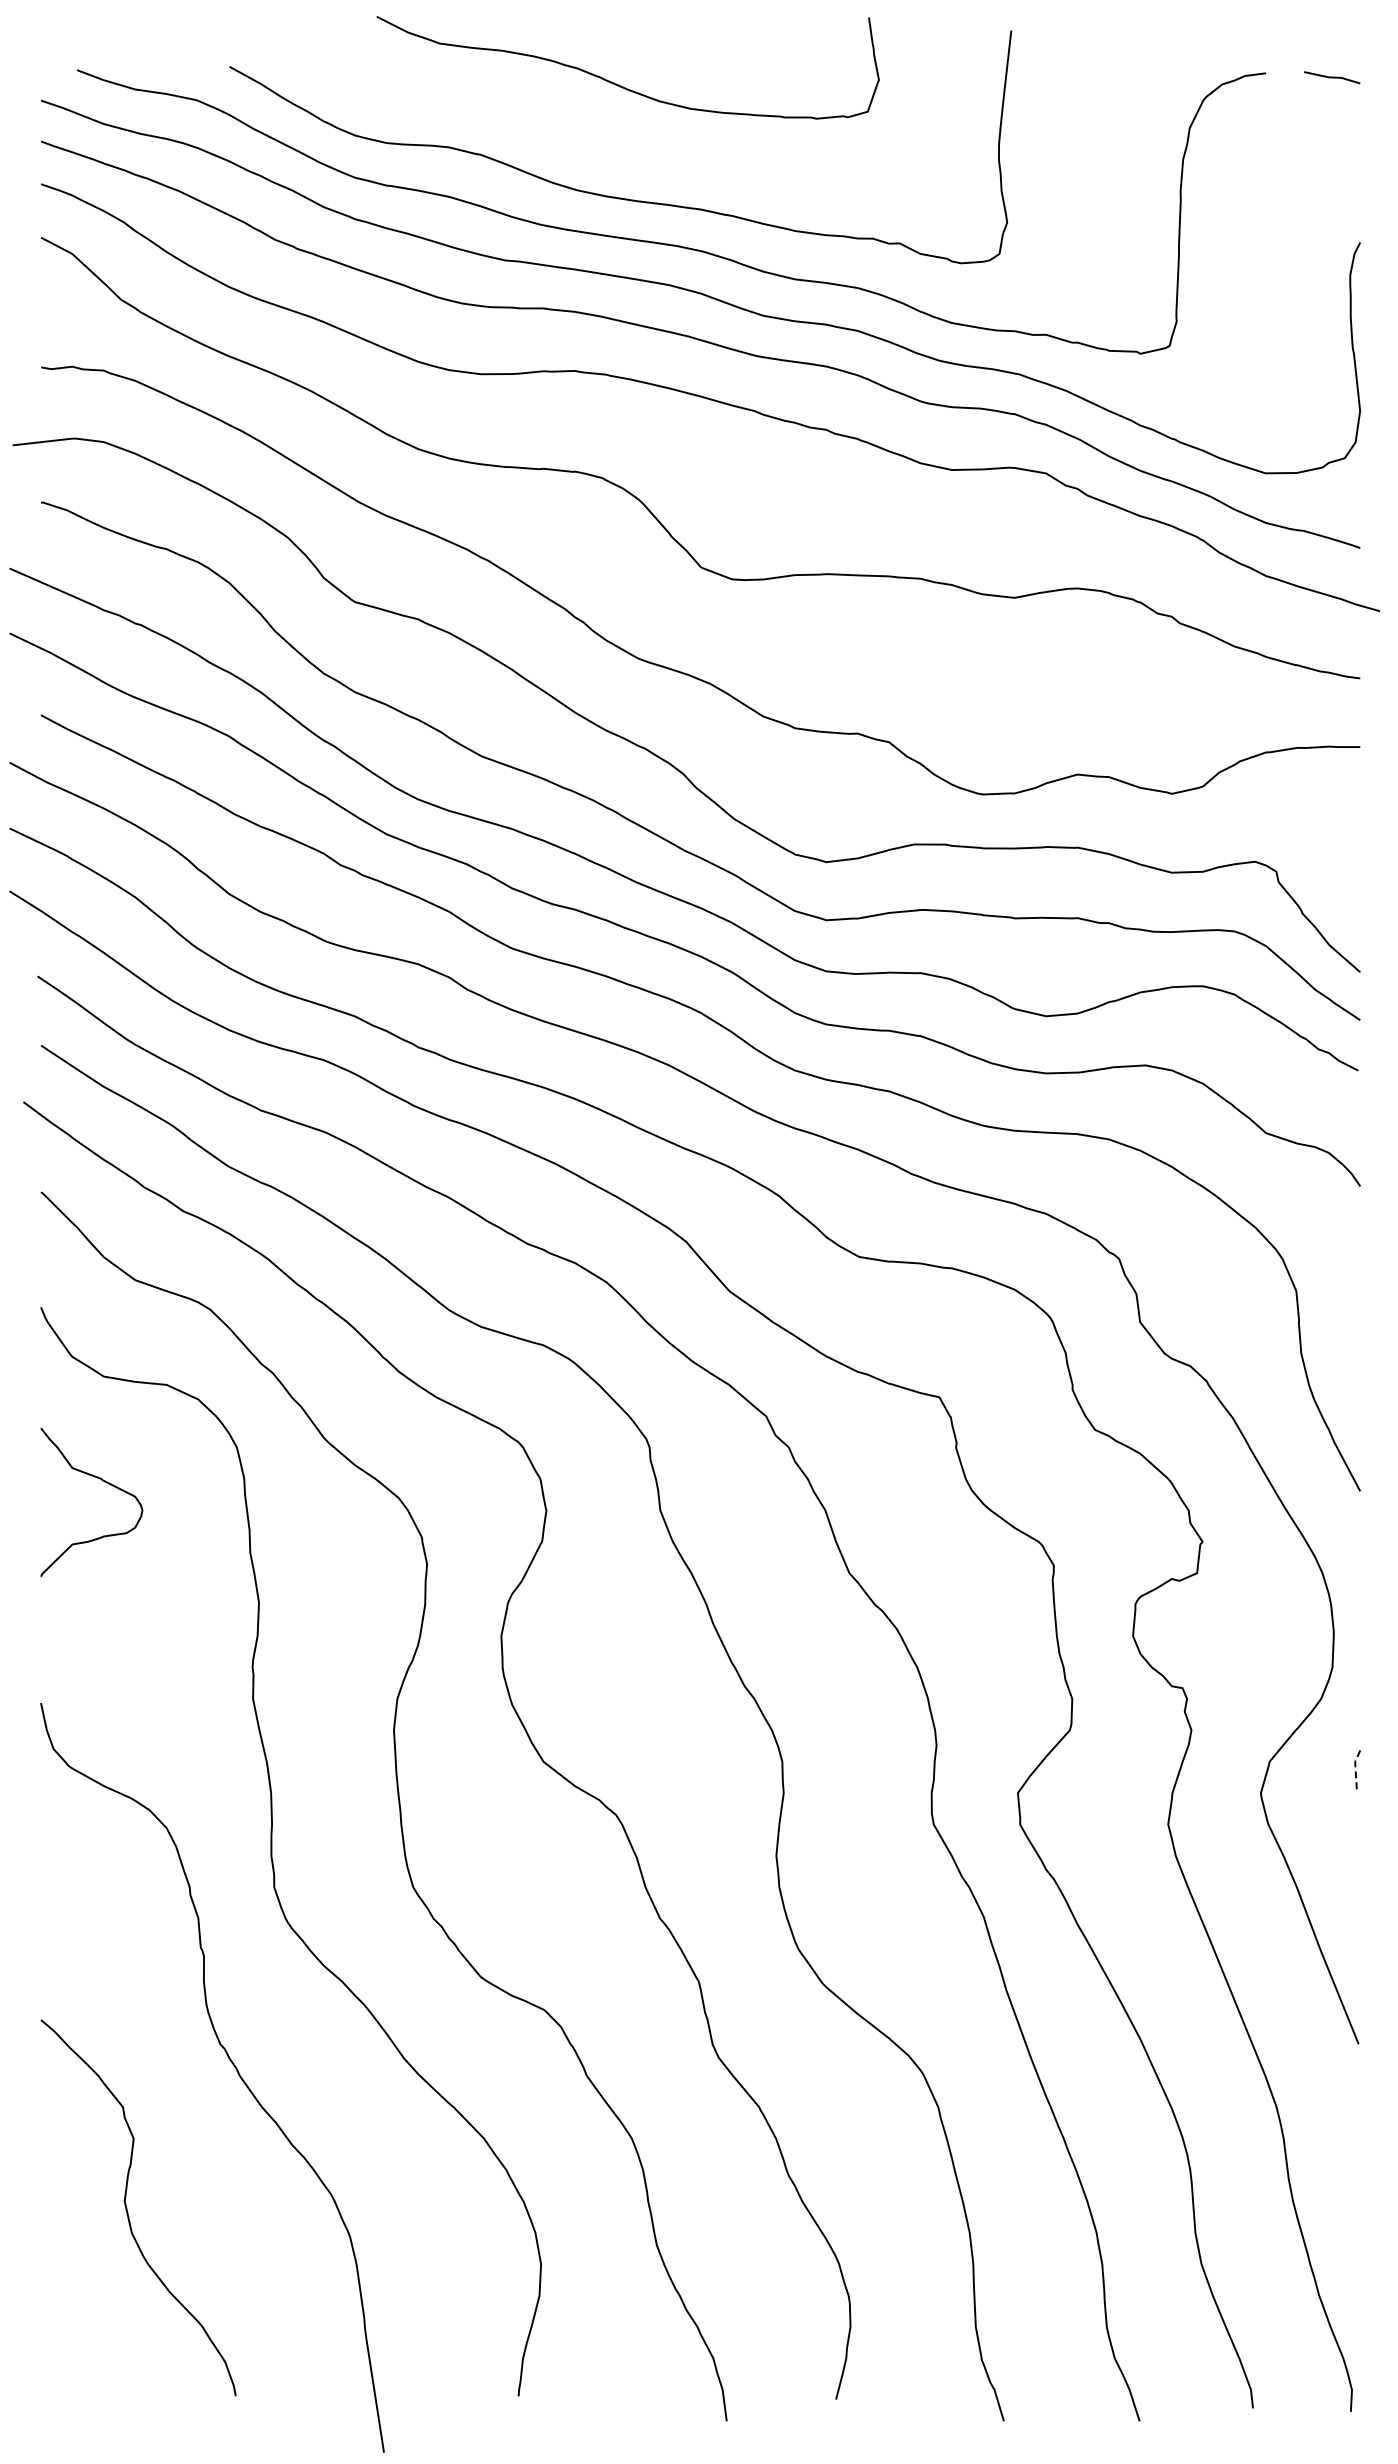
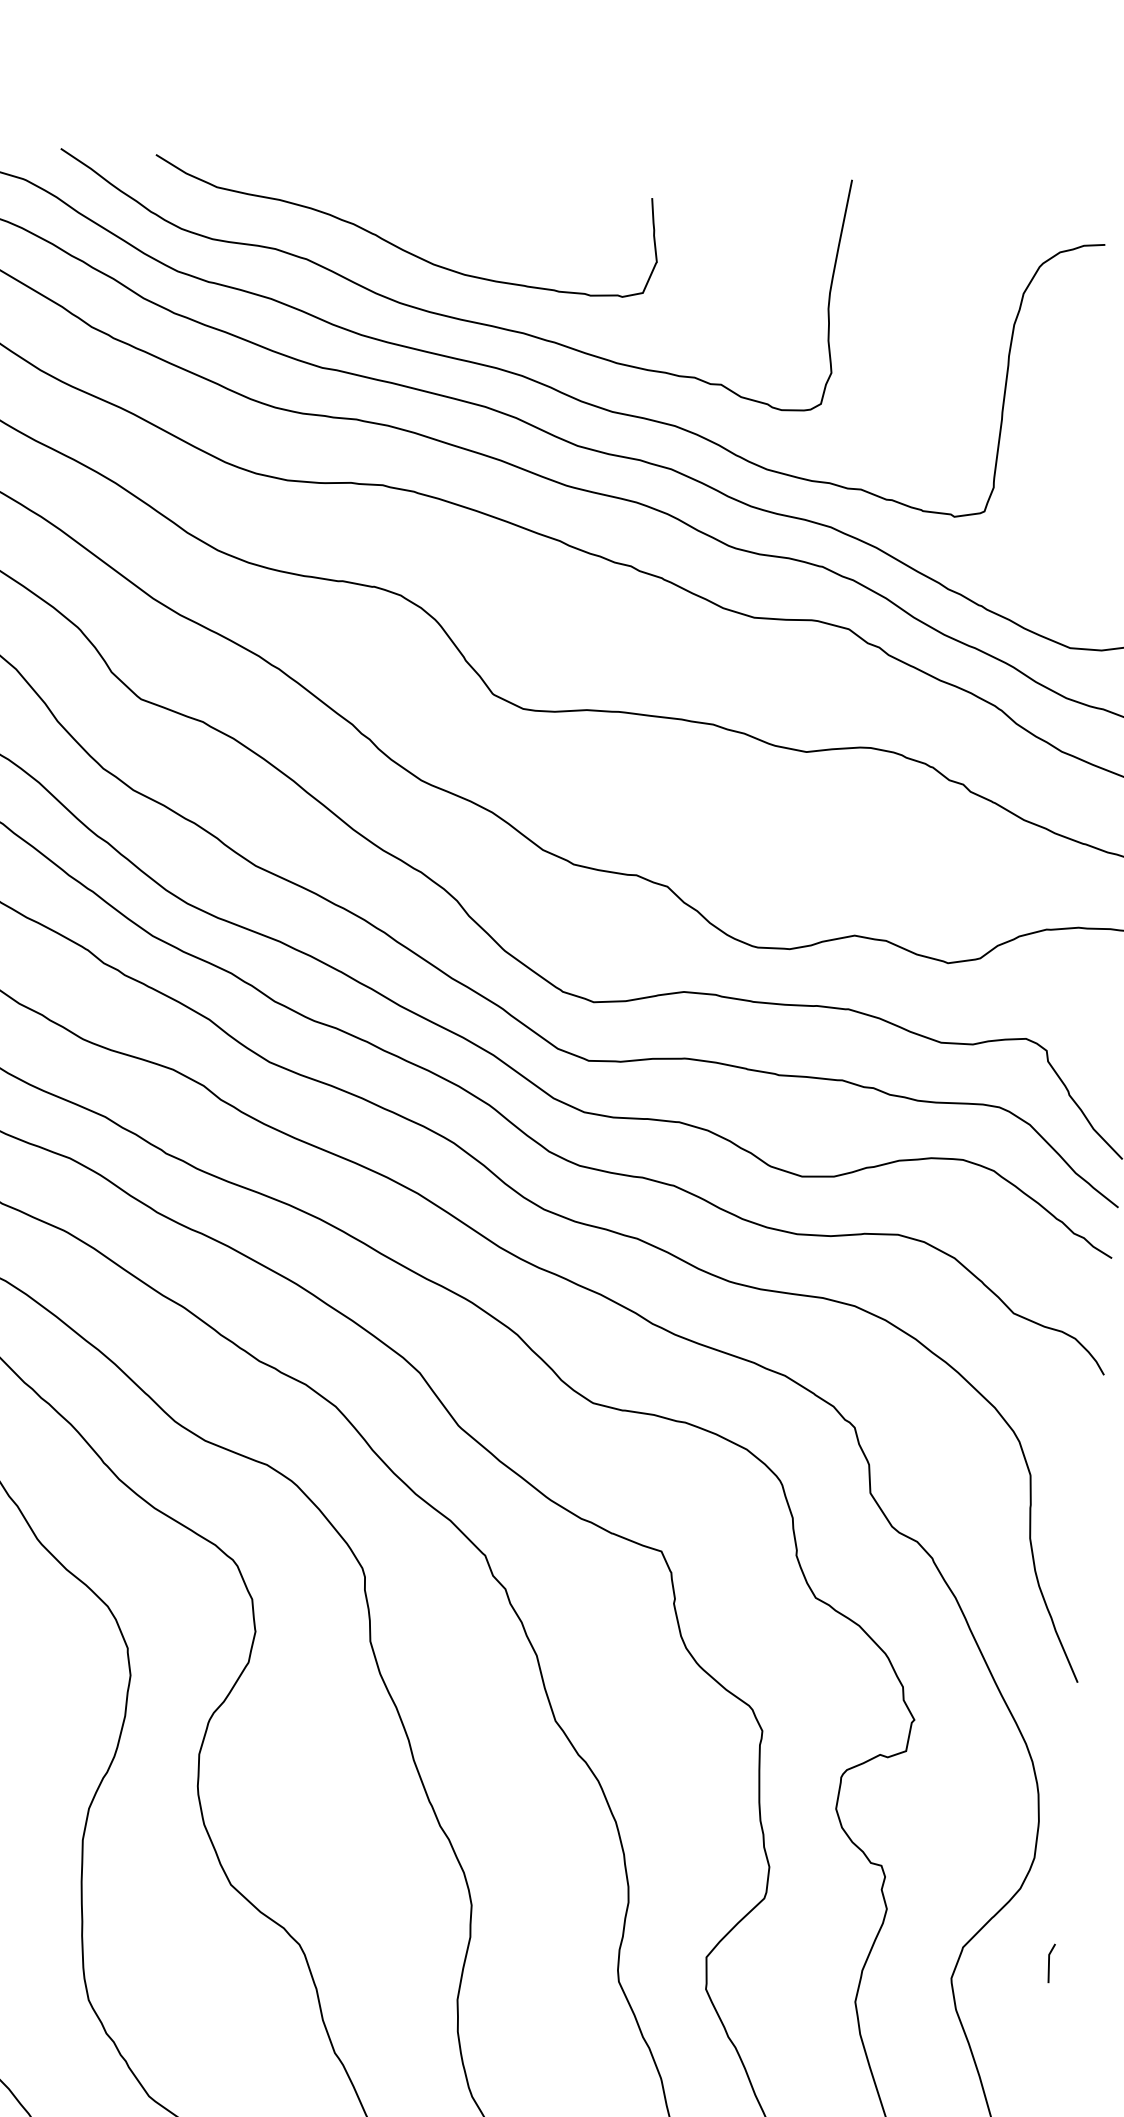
curve: (621, 85) -> (396, 245), moved
line: (1355, 1769) -> (1048, 1962), dashed -> solid

